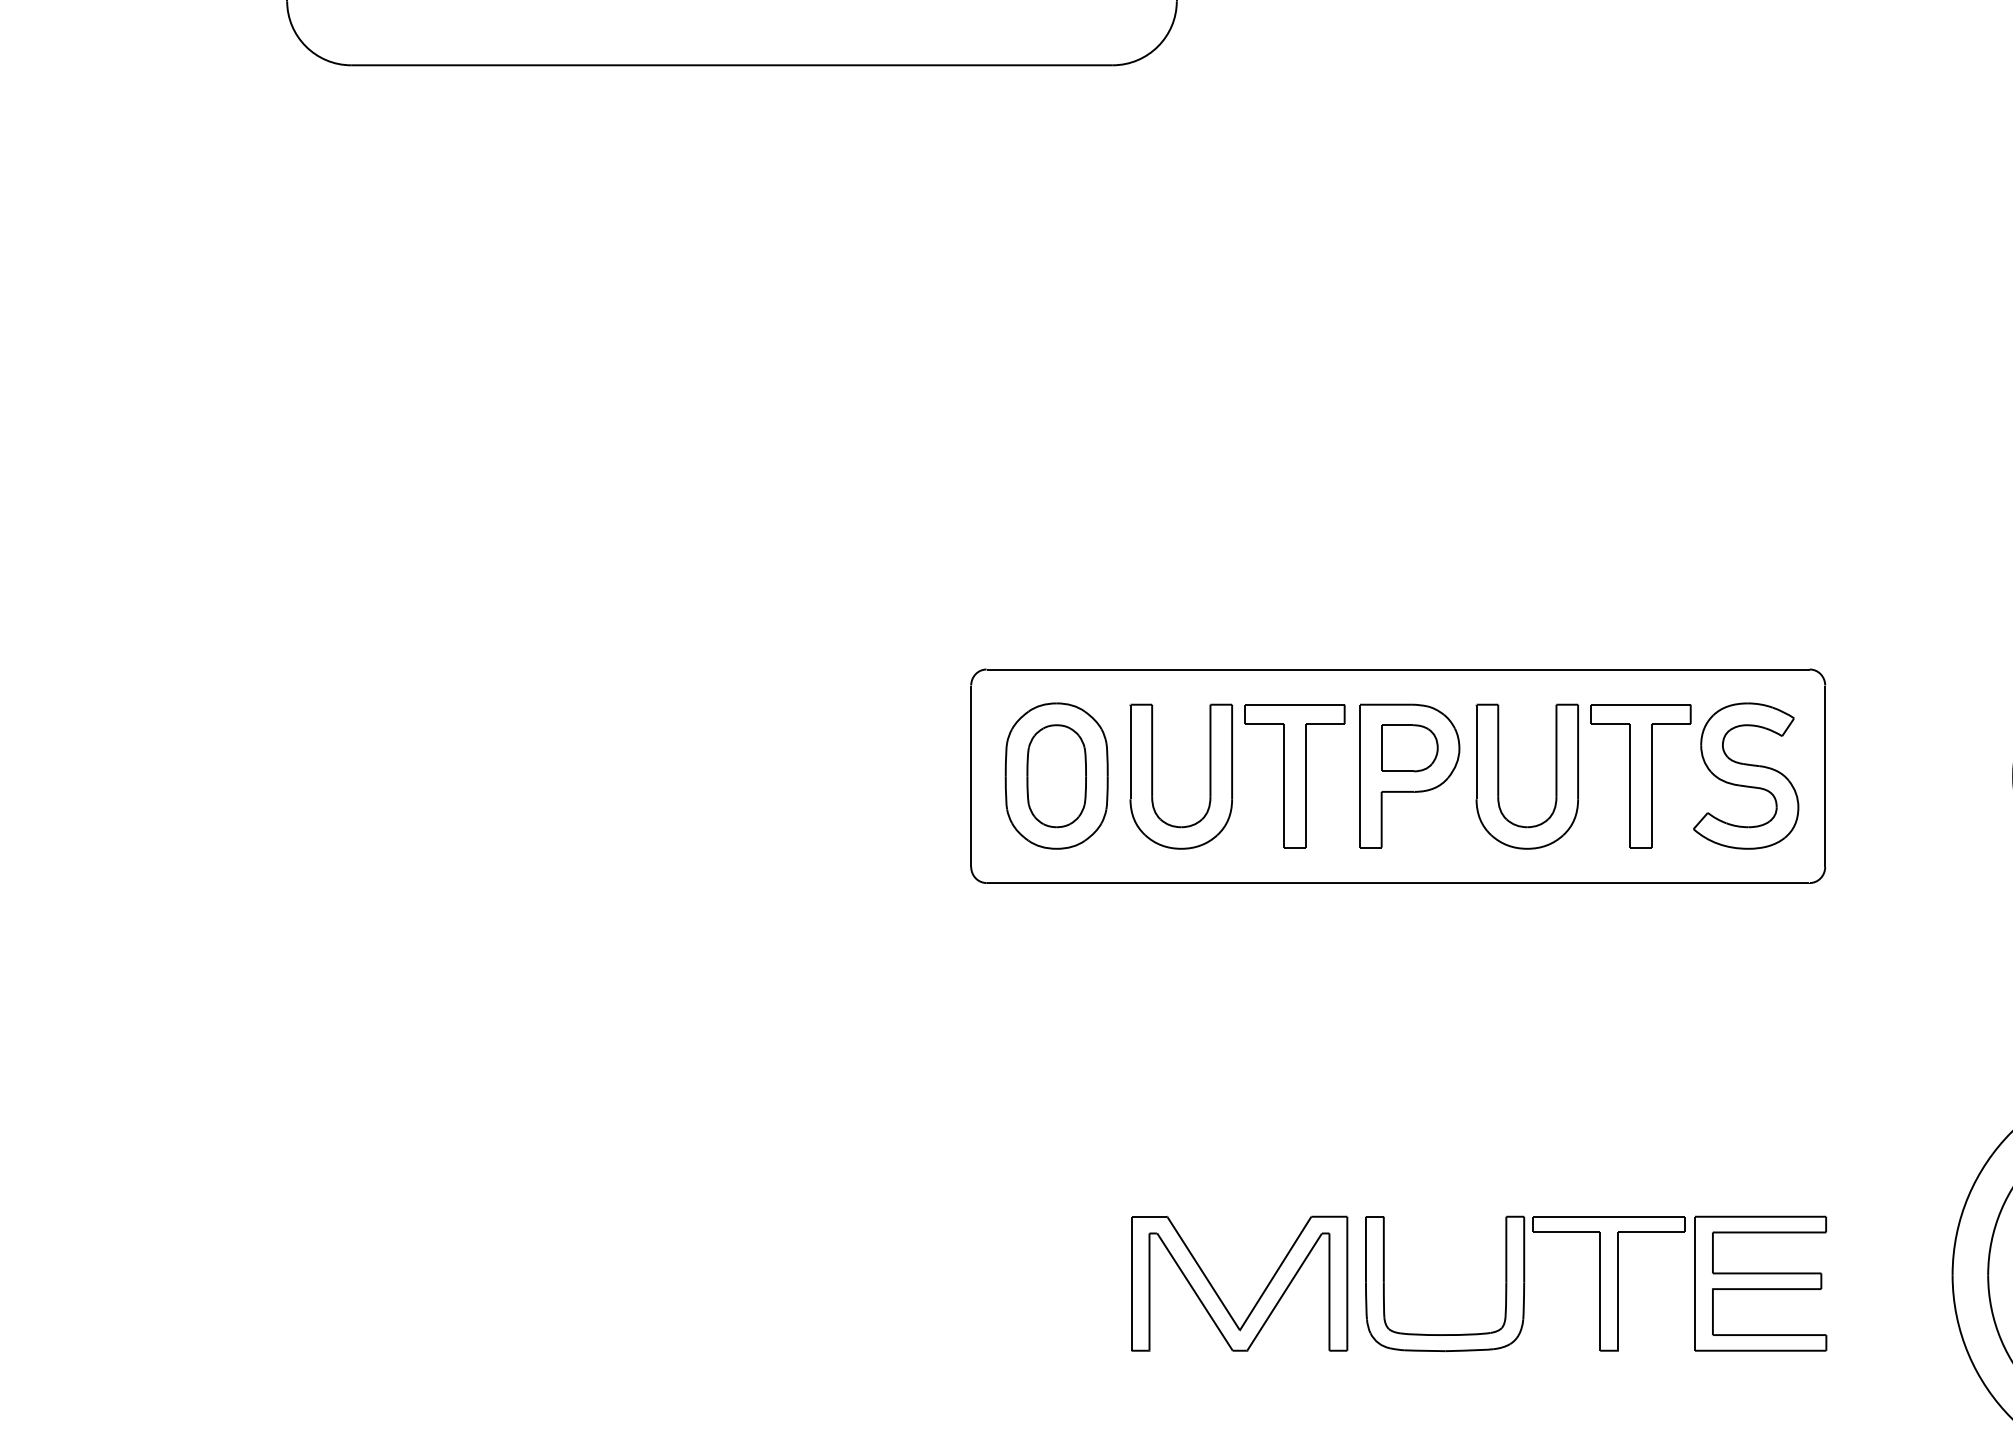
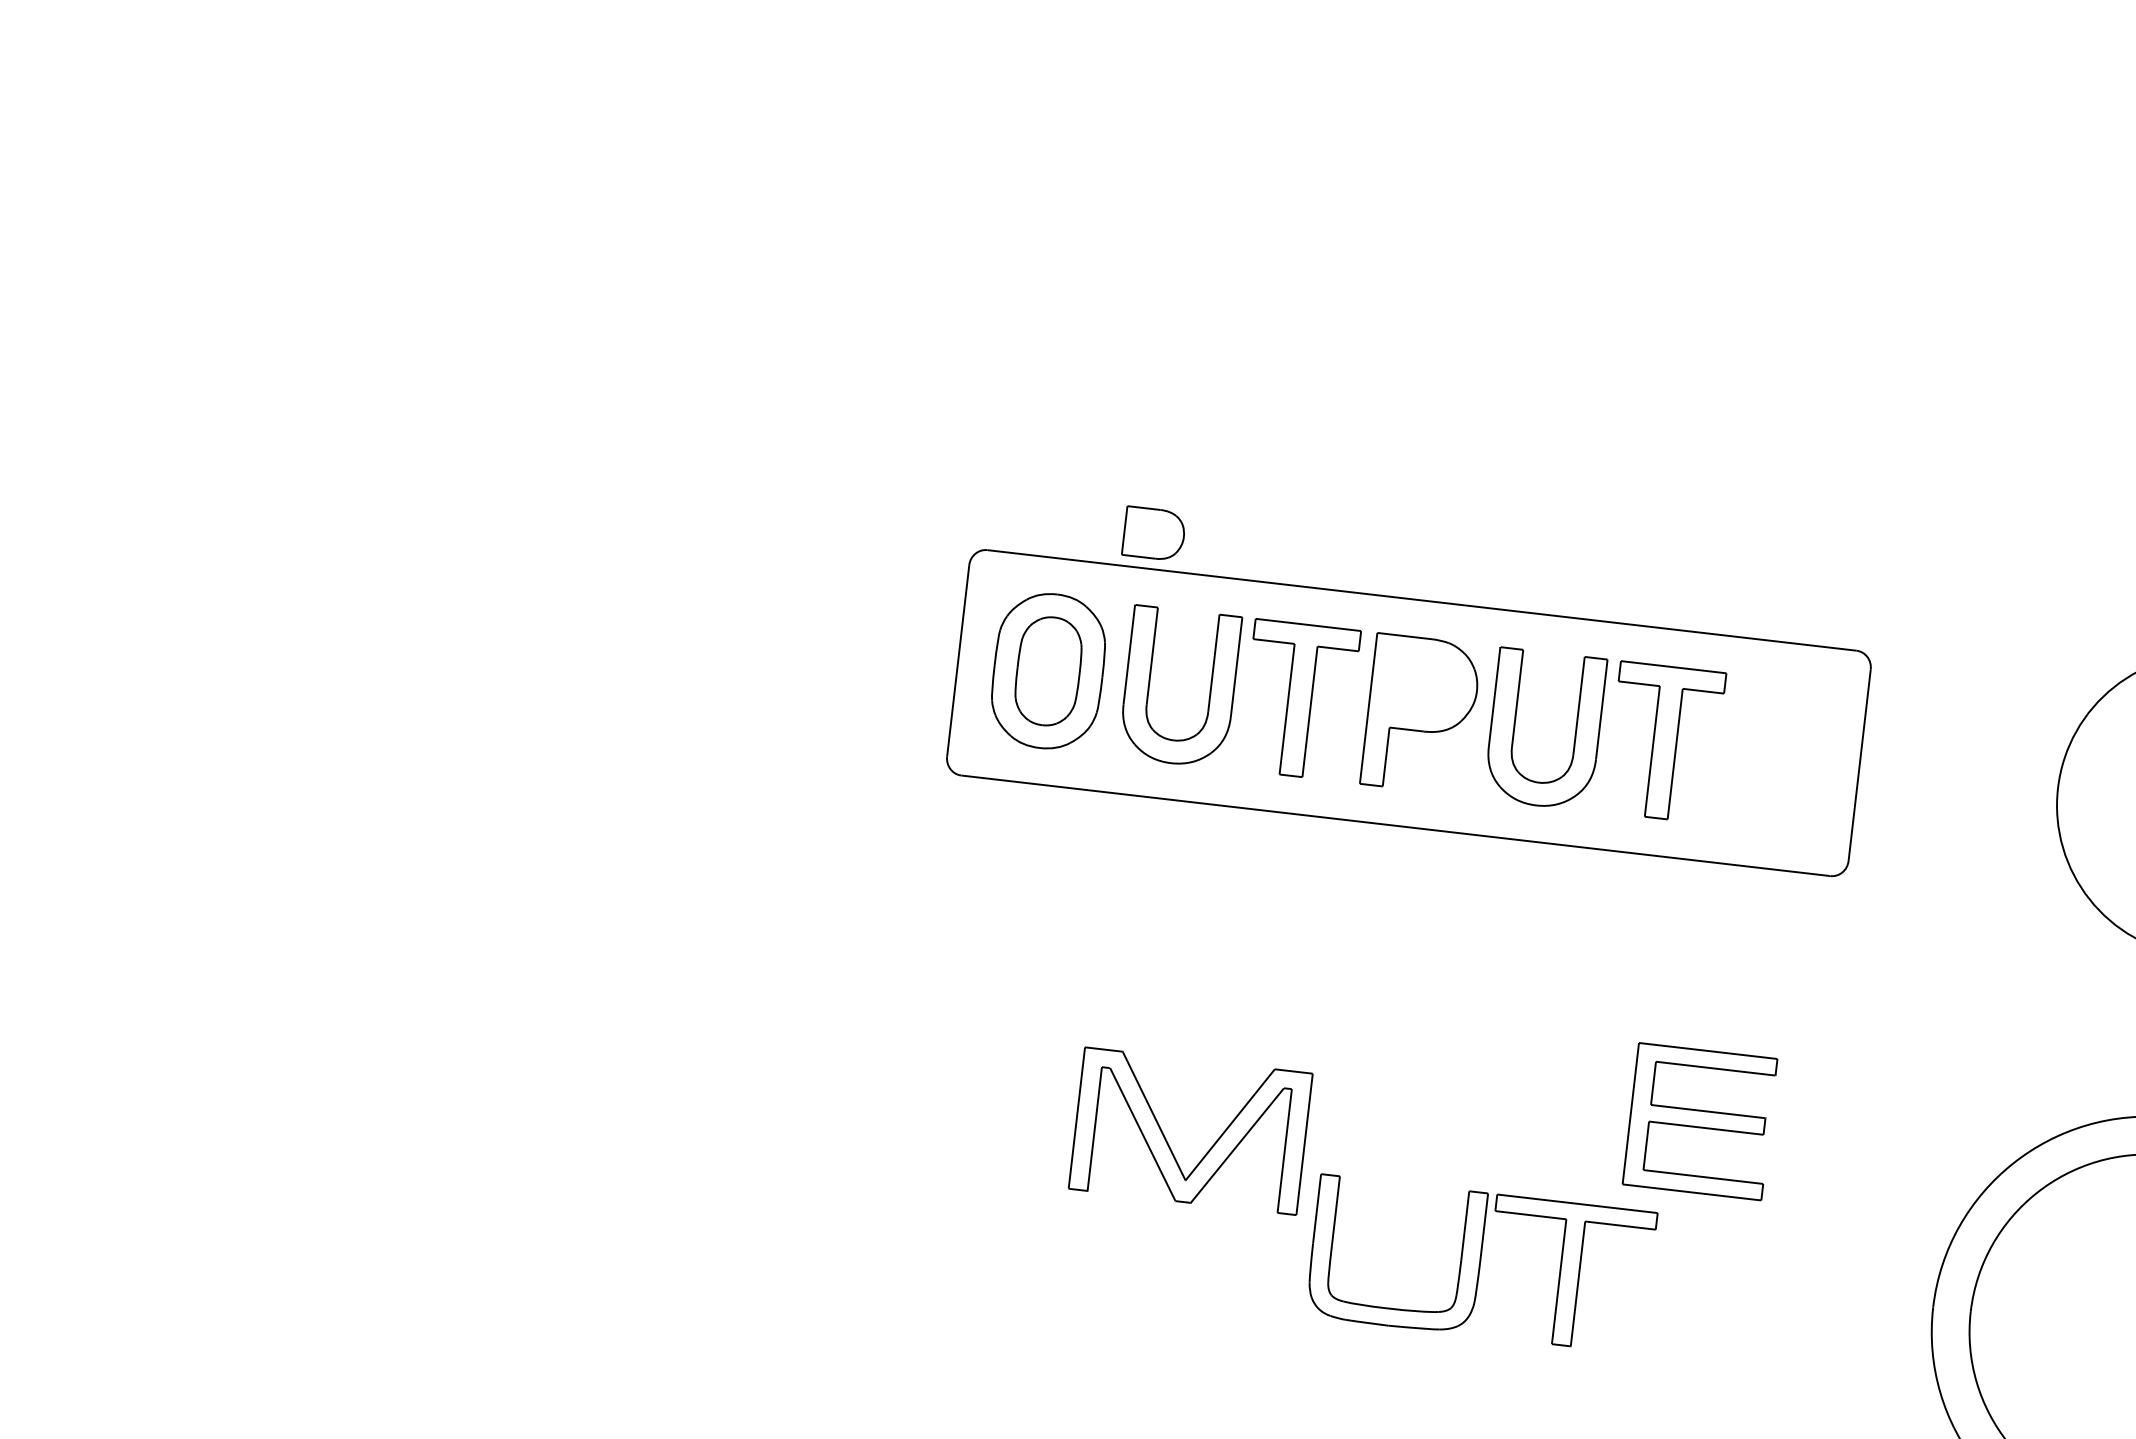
part: (1409, 748) -> (1153, 534), moved
part: (1746, 775) -> (1776, 754), removed
part: (1760, 1283) -> (1700, 1121), moved
part: (1220, 1297) -> (1169, 1143), moved

